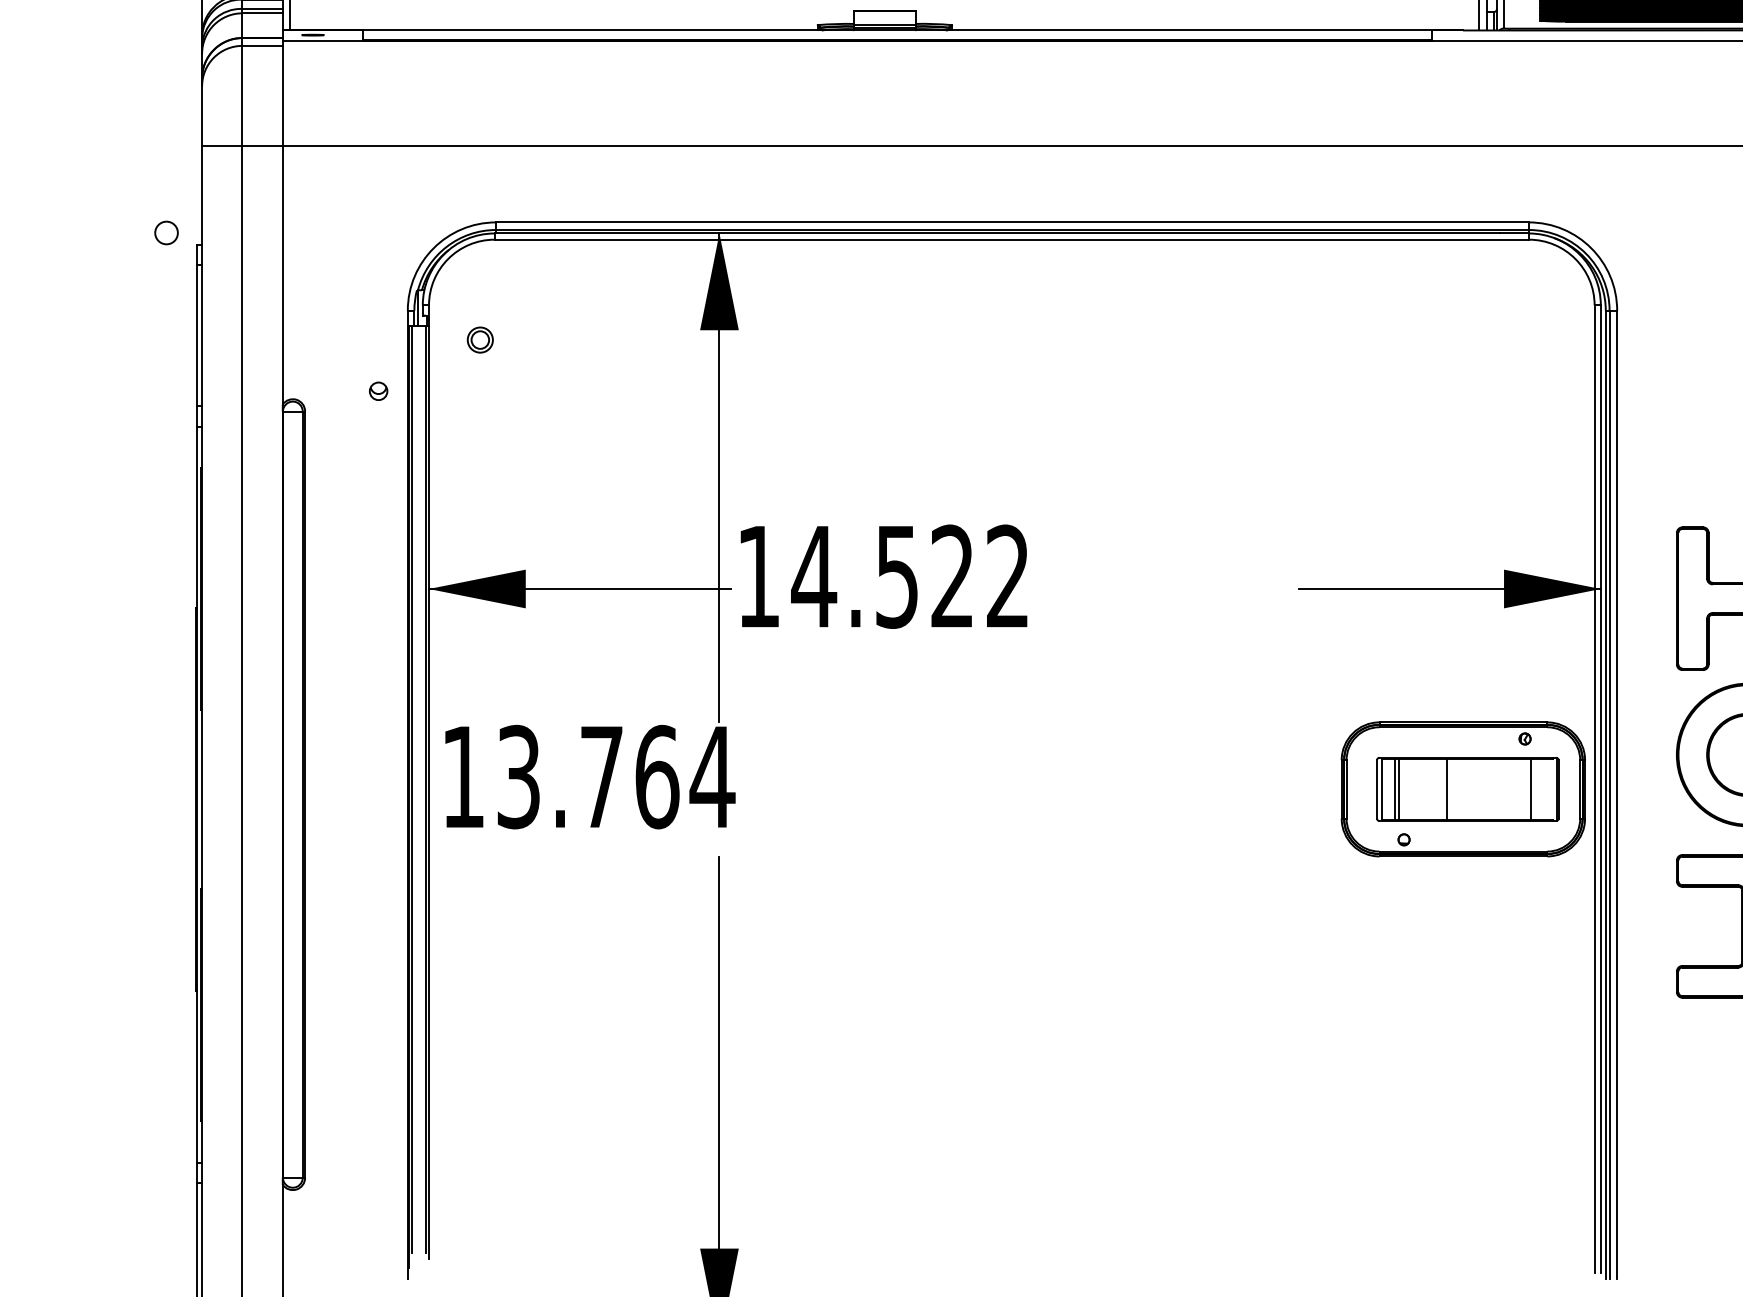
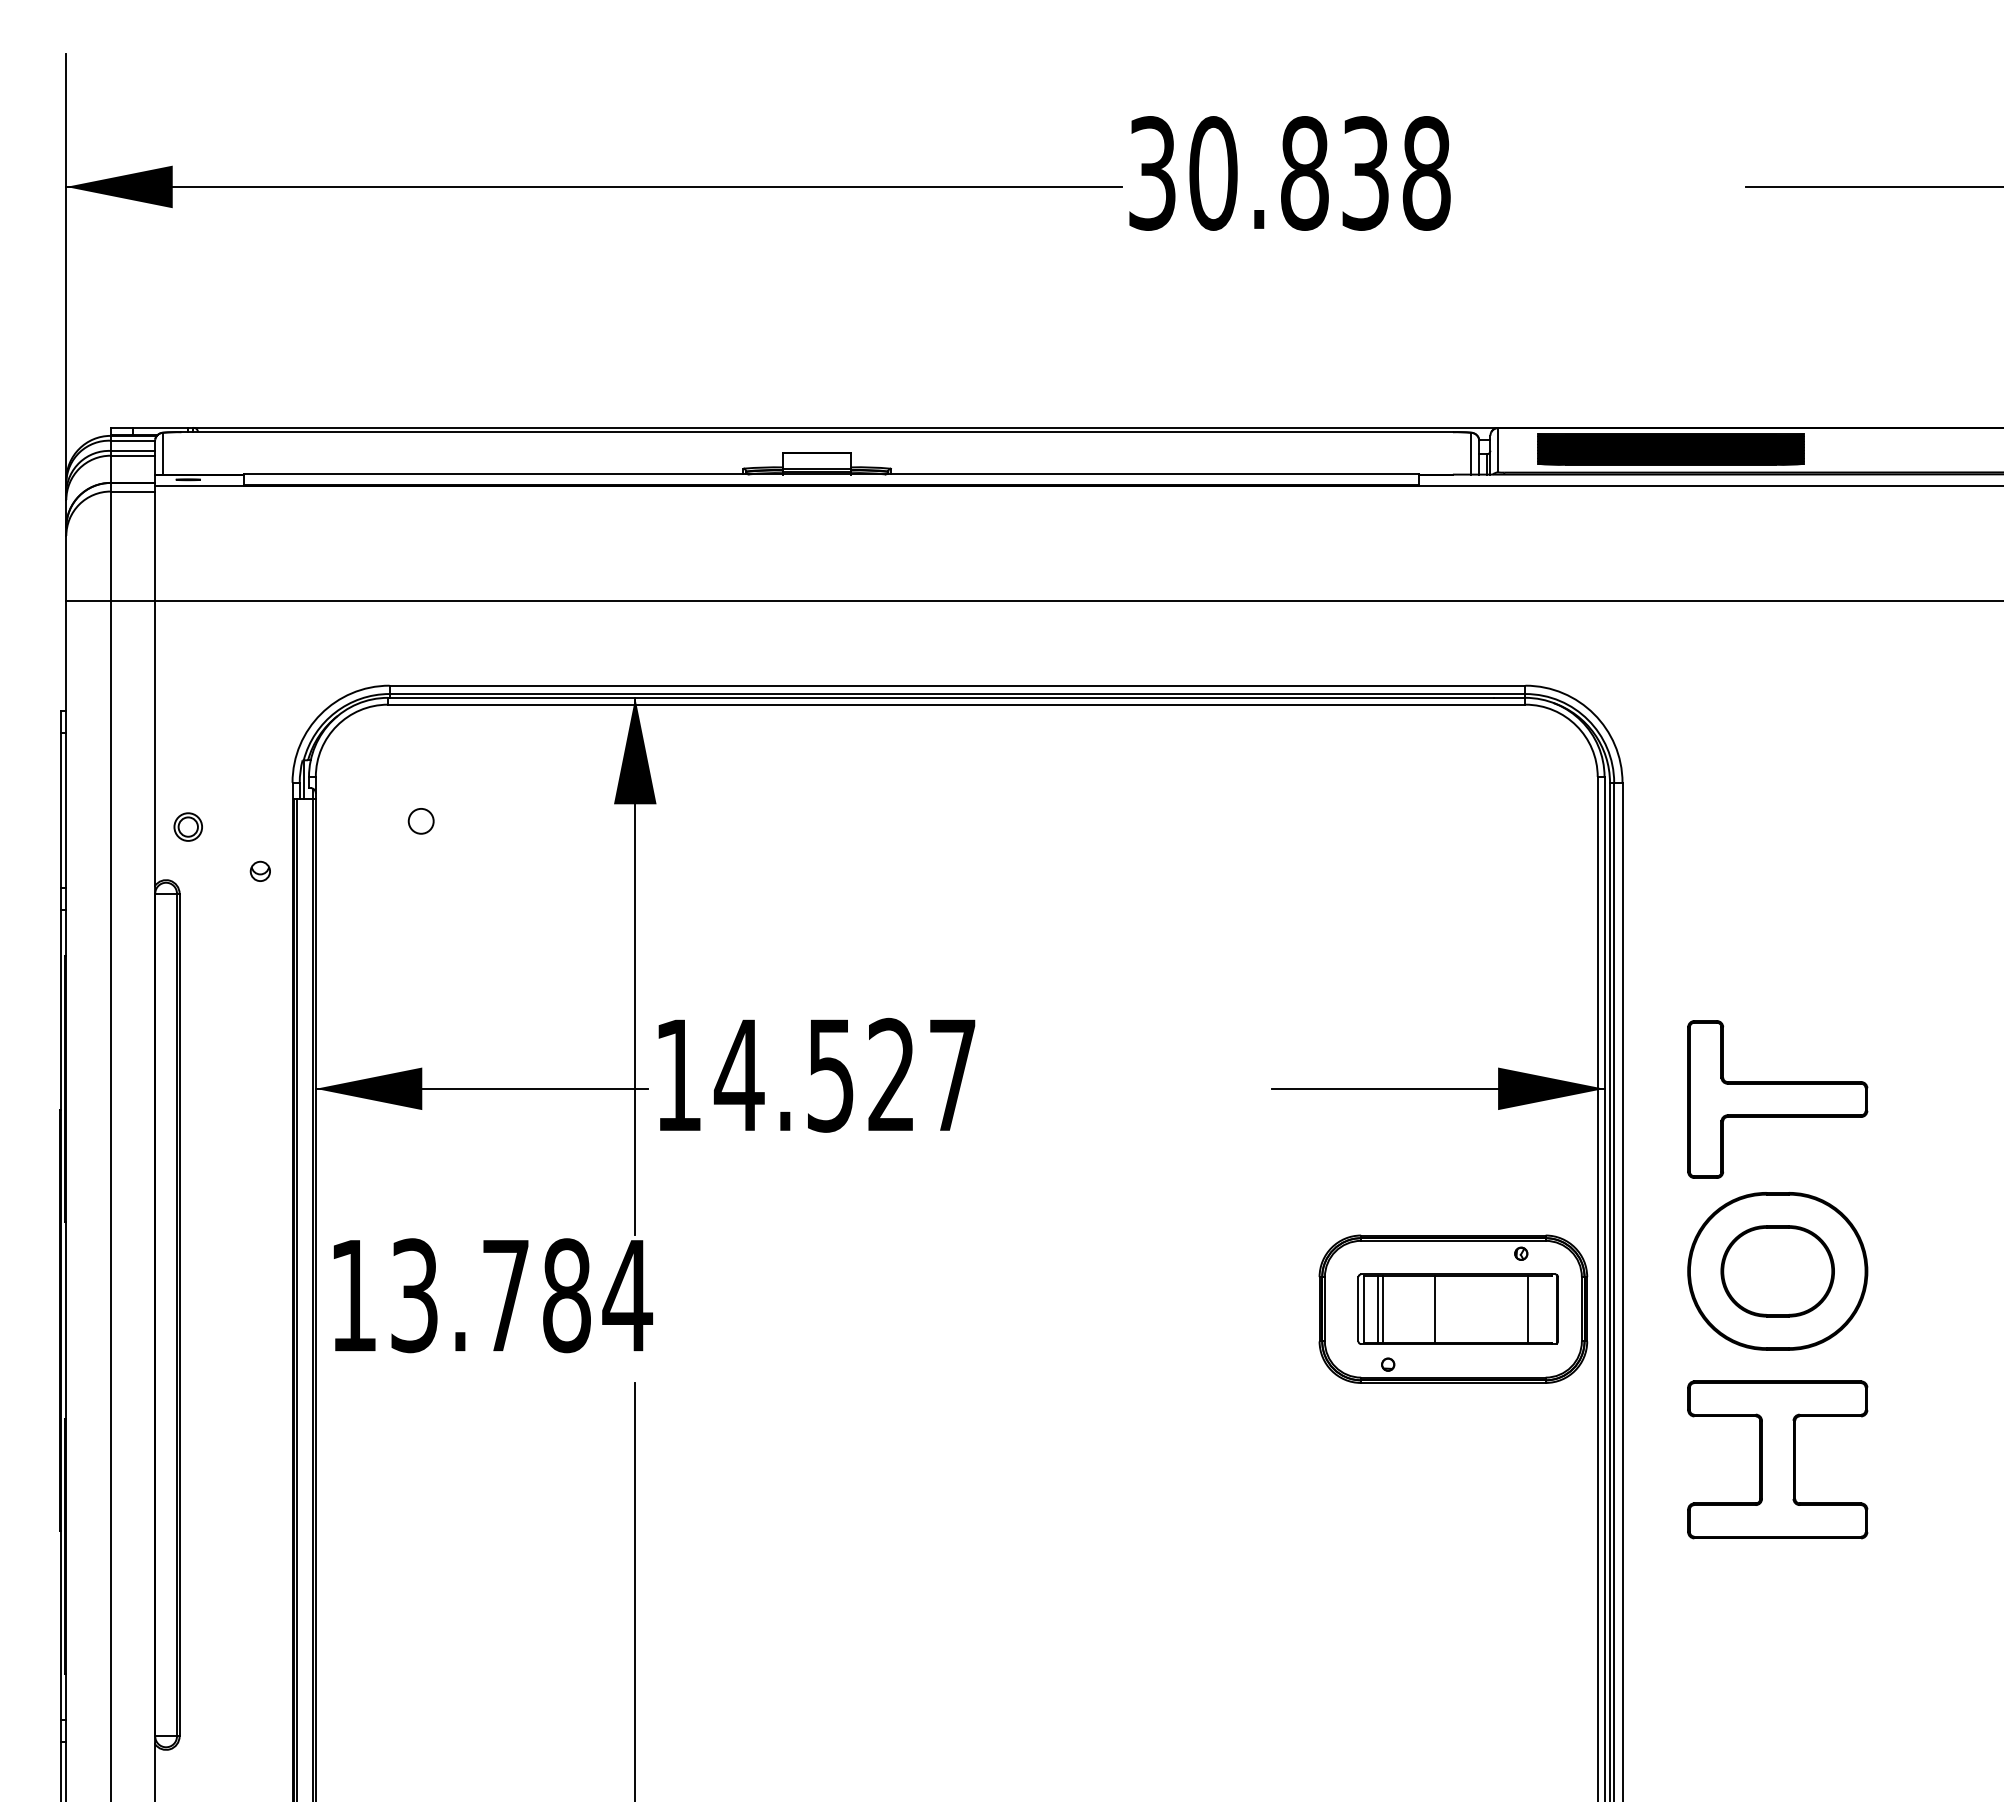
circle: (165, 233) -> (420, 821), moved
part: (479, 339) -> (187, 826), moved
text: (1007, 575) -> (952, 1073), 14.522 -> 14.527
text: (657, 776) -> (567, 1295), 13.764 -> 13.784

